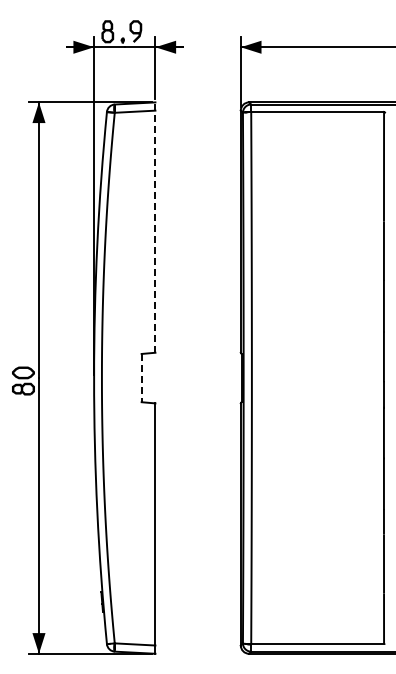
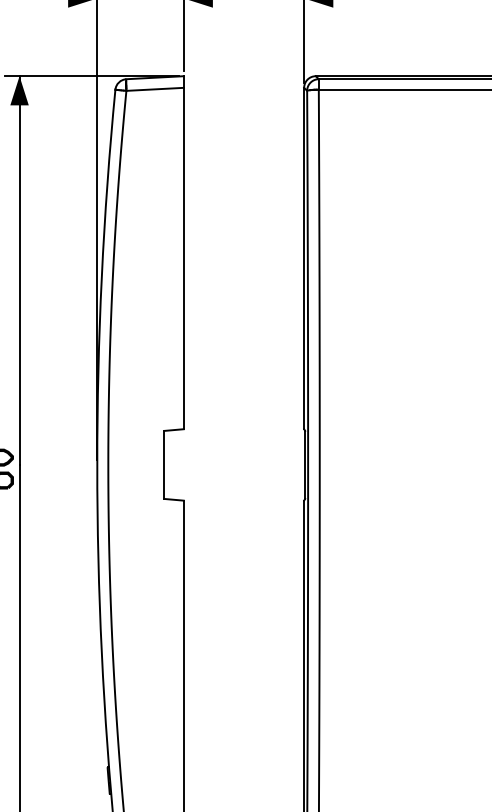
line: (155, 227) -> (183, 252), dashed -> solid
line: (141, 378) -> (164, 465), dashed -> solid

